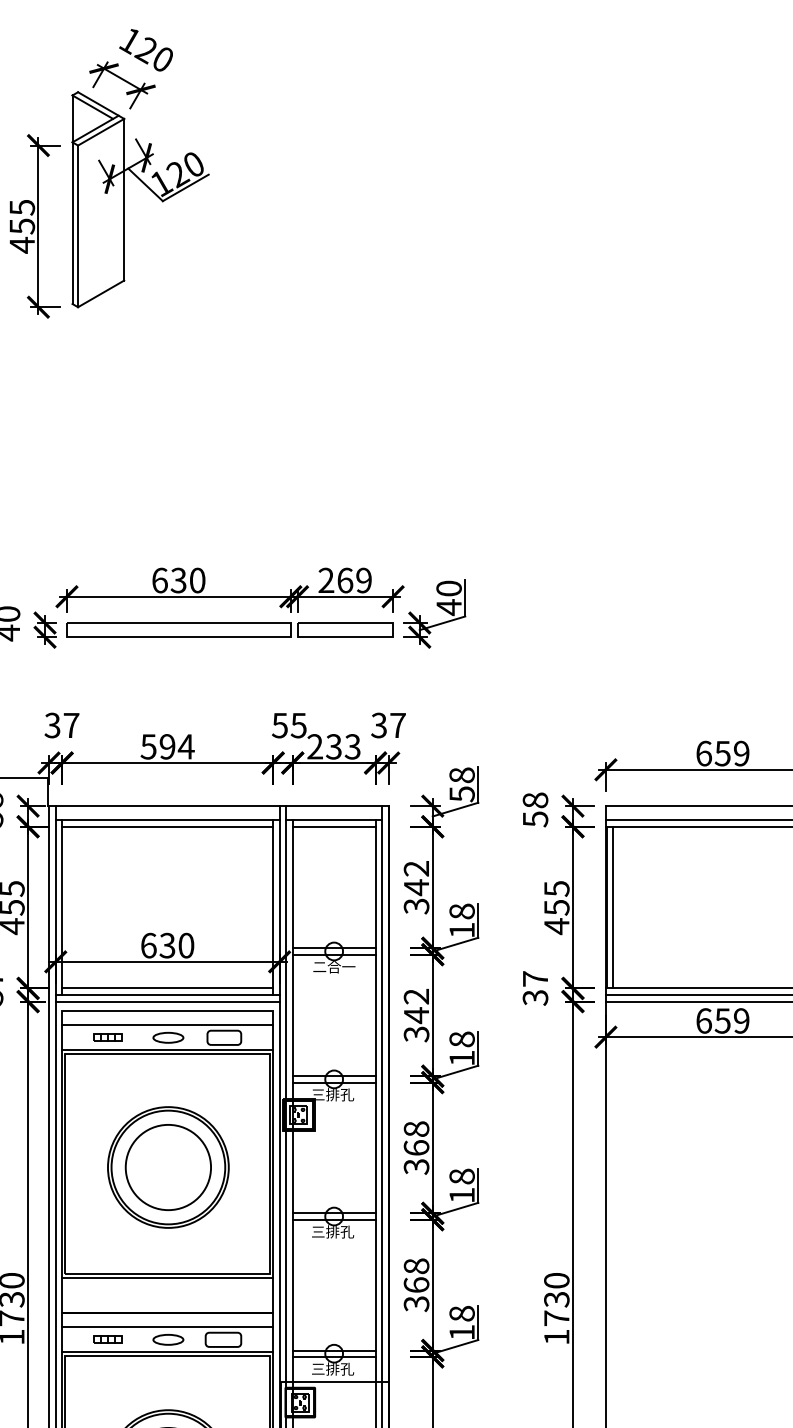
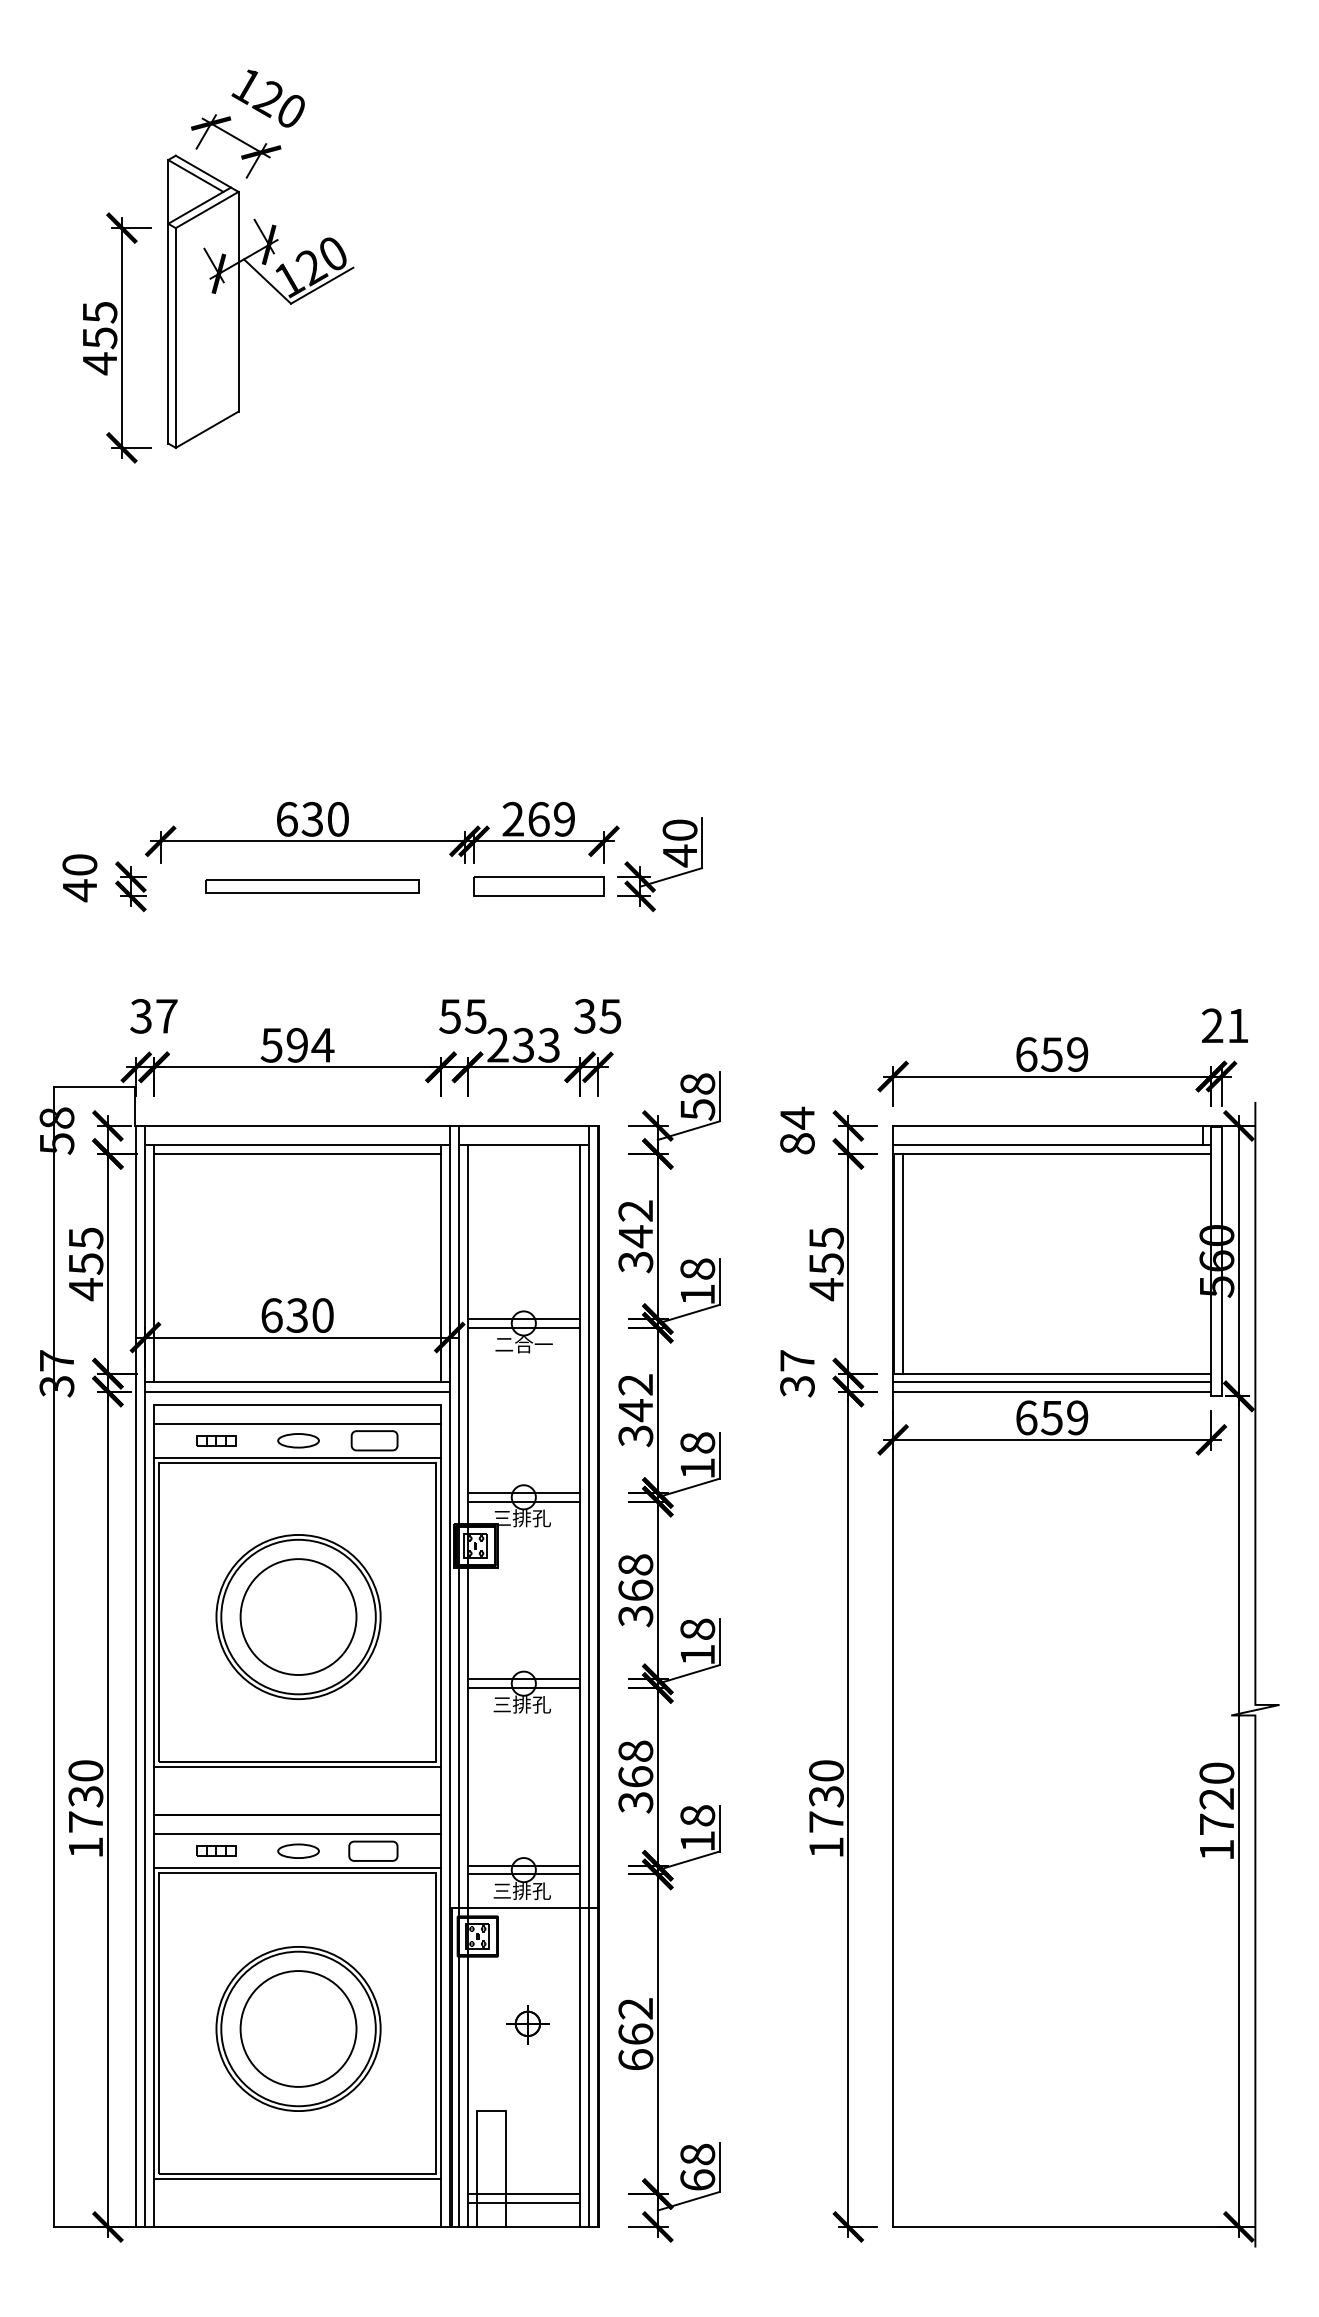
part: (178, 629) -> (312, 886), size x0.7
text: (397, 725) -> (610, 1016), 37 -> 35
text: (535, 809) -> (797, 1130), 58 -> 84
line: (333, 826) -> (523, 1153), removed
line: (167, 988) -> (297, 1373), removed

